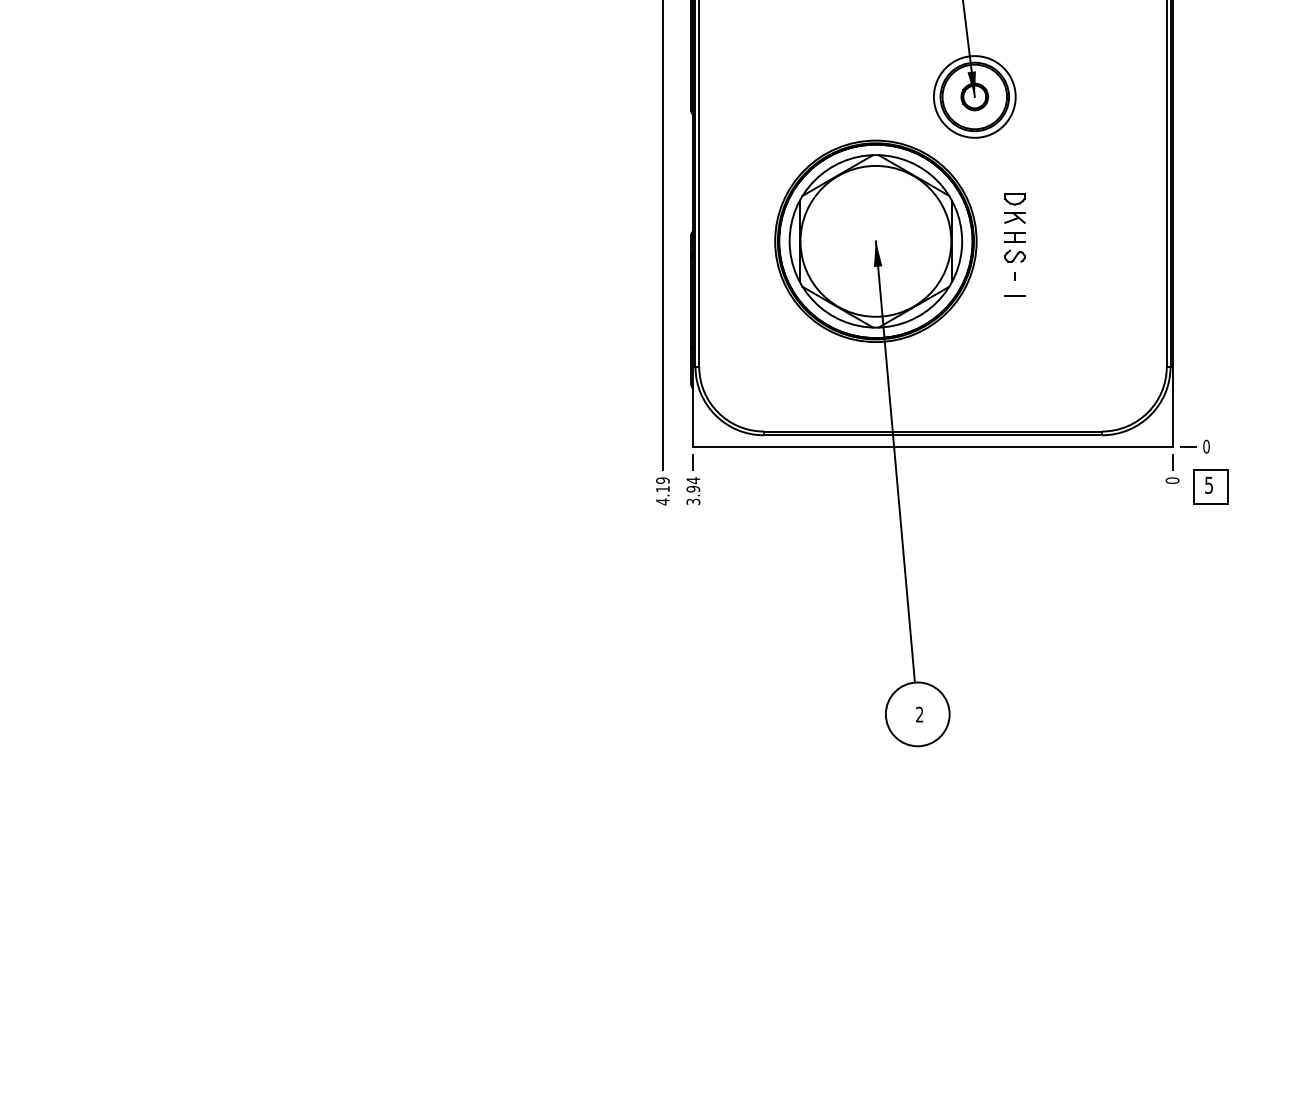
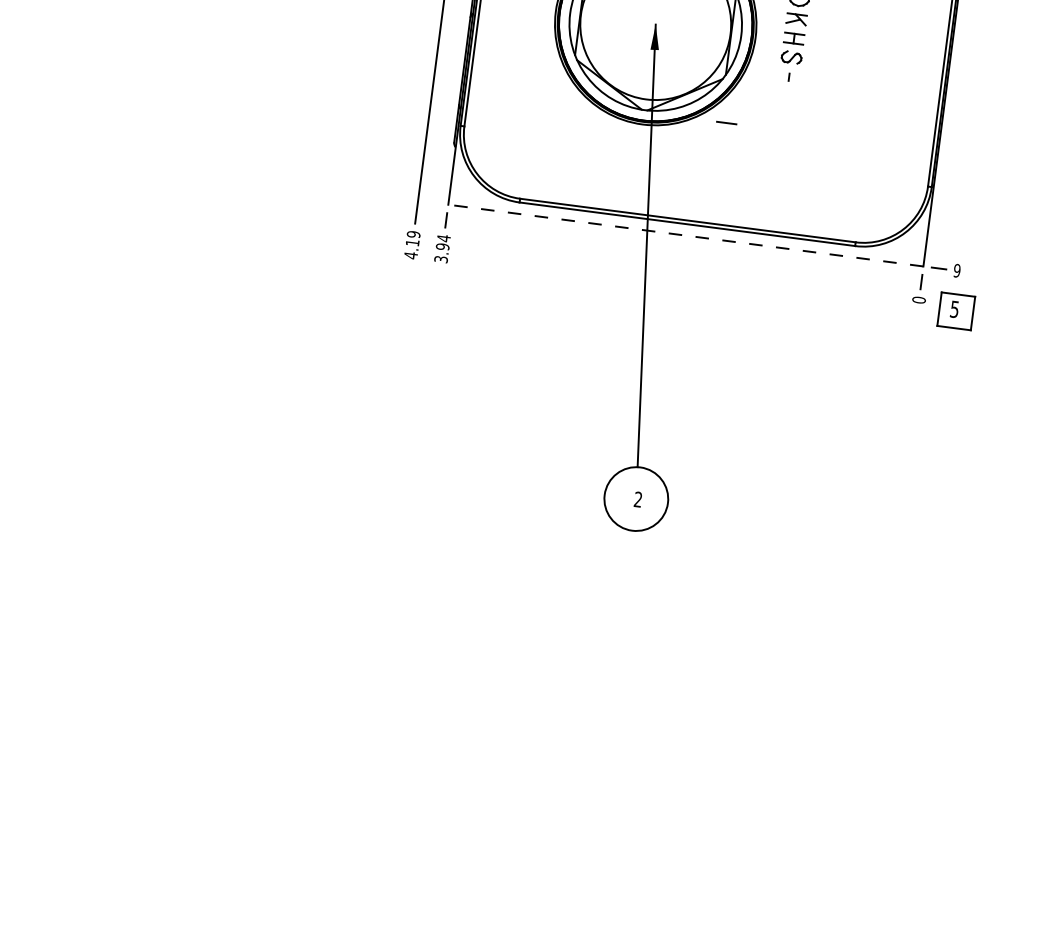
line: (1014, 295) -> (726, 122), moved
line: (932, 446) -> (685, 235), solid -> dashed
text: (1206, 446) -> (957, 270), 0 -> 9

